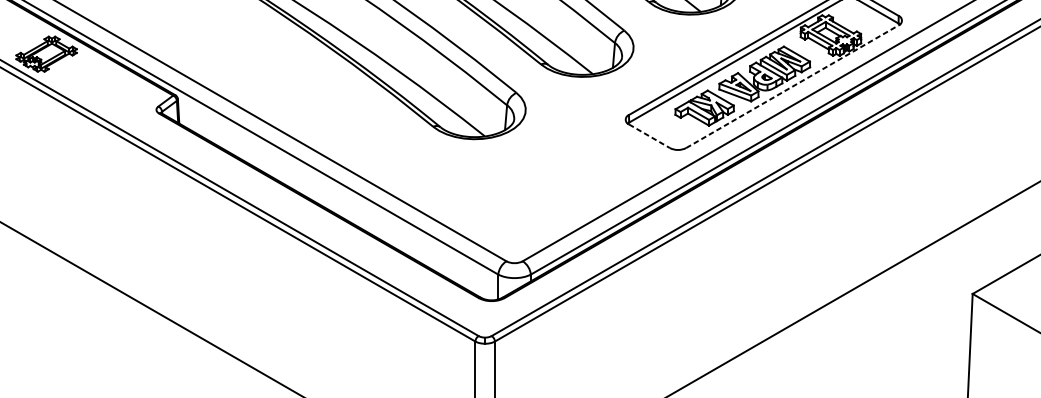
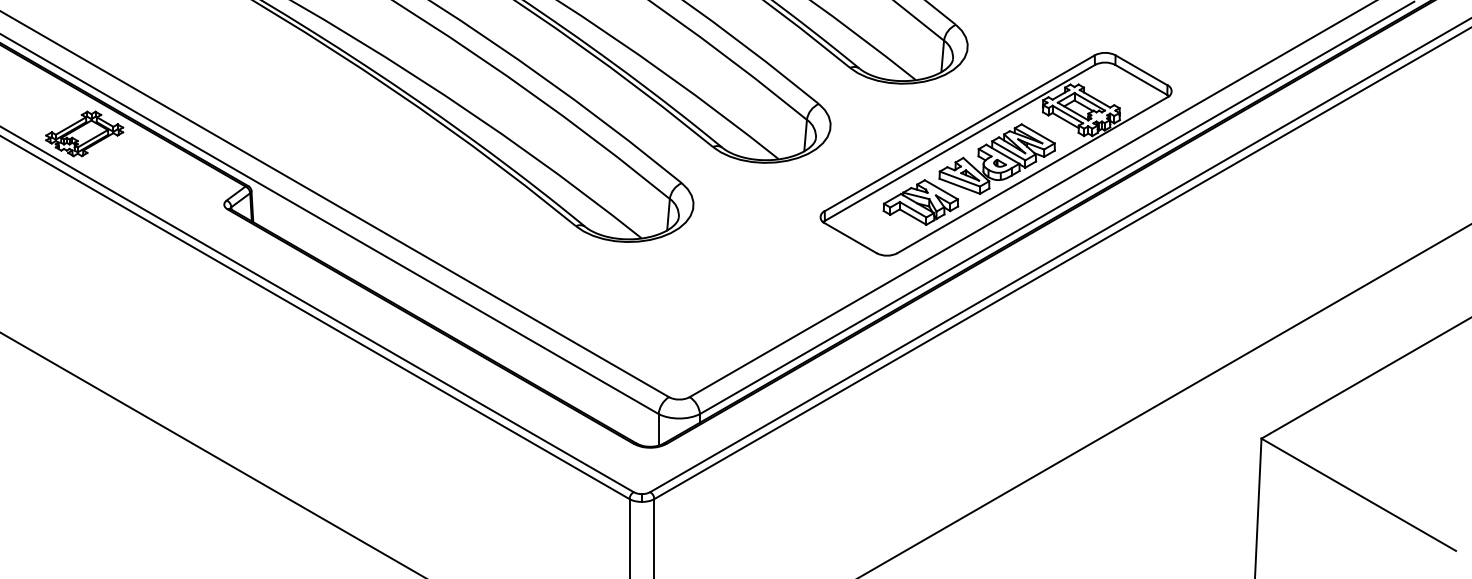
line: (792, 86) -> (1032, 175), dashed -> solid
line: (649, 136) -> (850, 238), dashed -> solid

